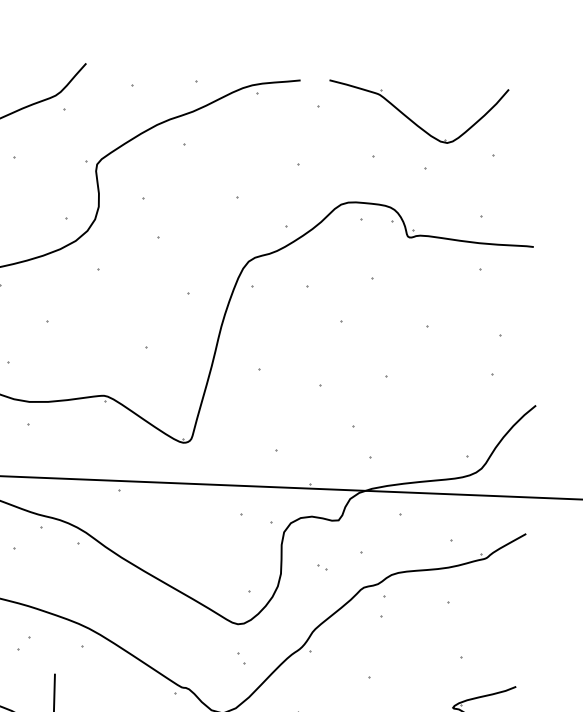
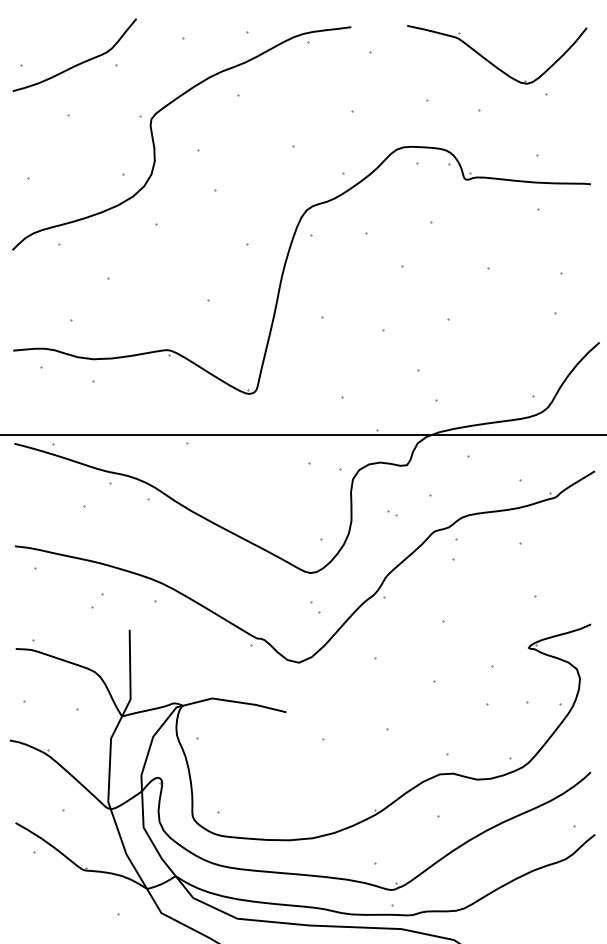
part: (414, 121) -> (493, 63), moved

